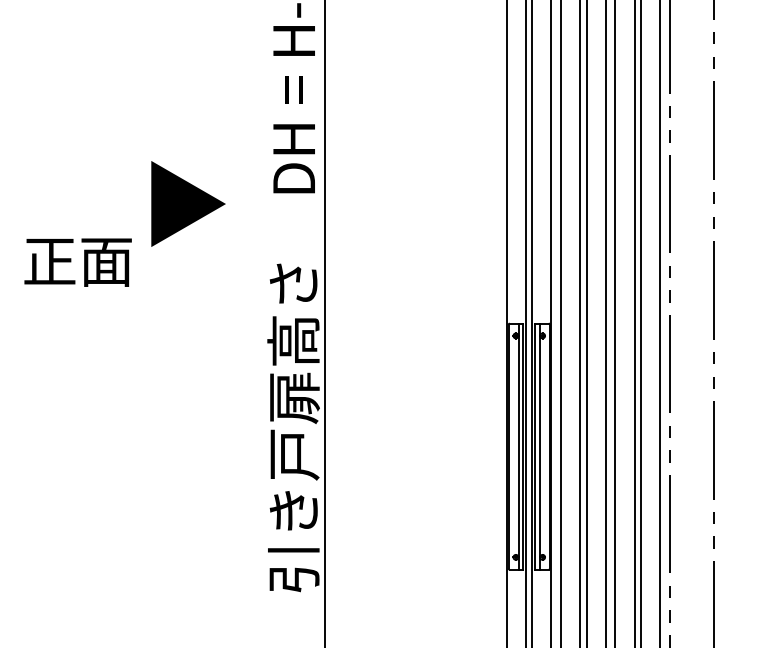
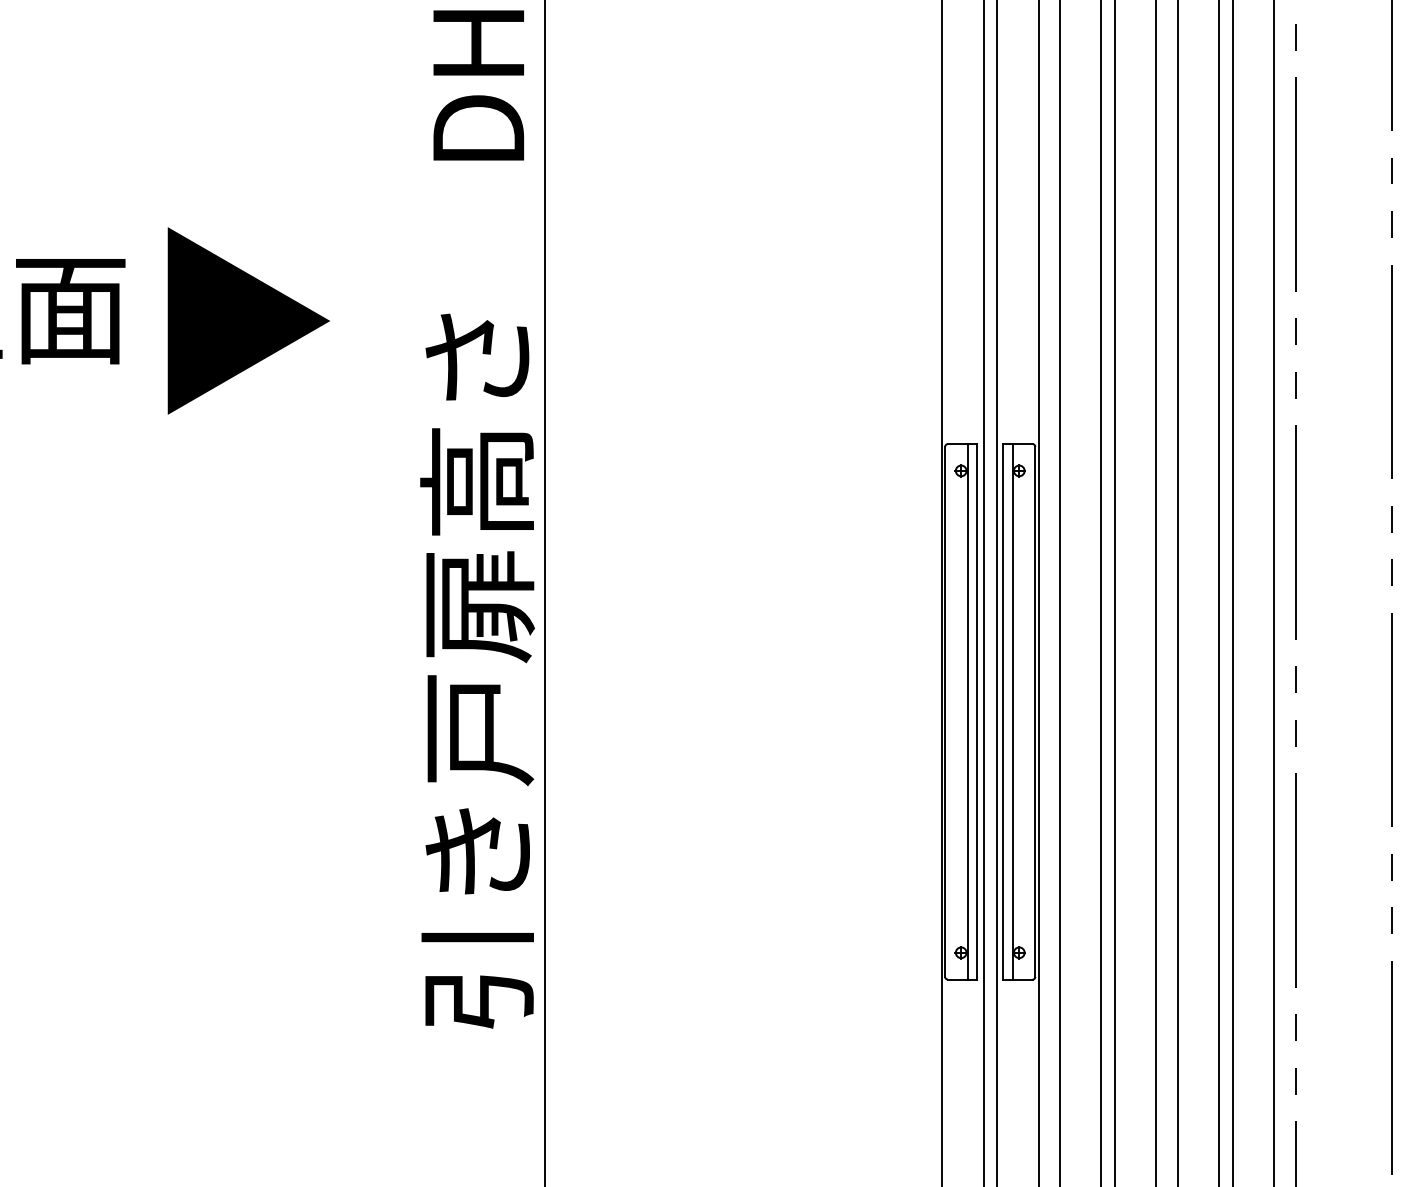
part: (188, 203) -> (248, 319), moved

